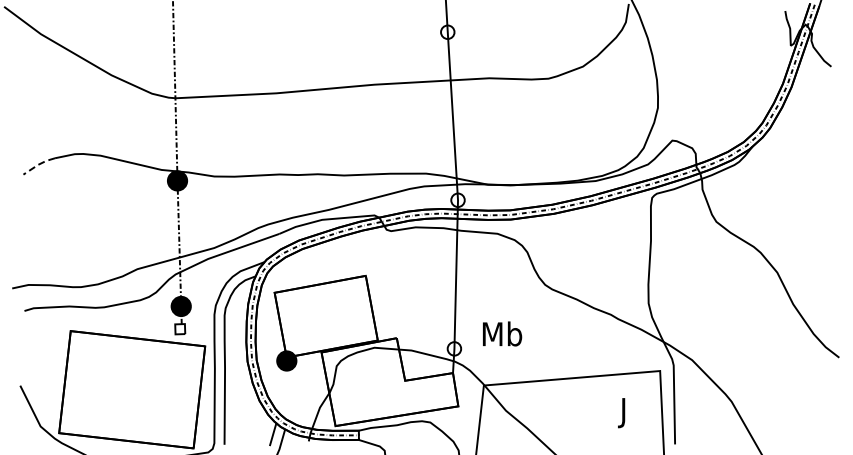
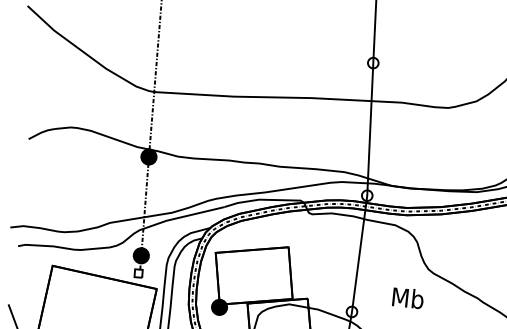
line: (39, 164) -> (42, 132), dashed -> solid
text: (502, 333) -> (408, 297), moved

